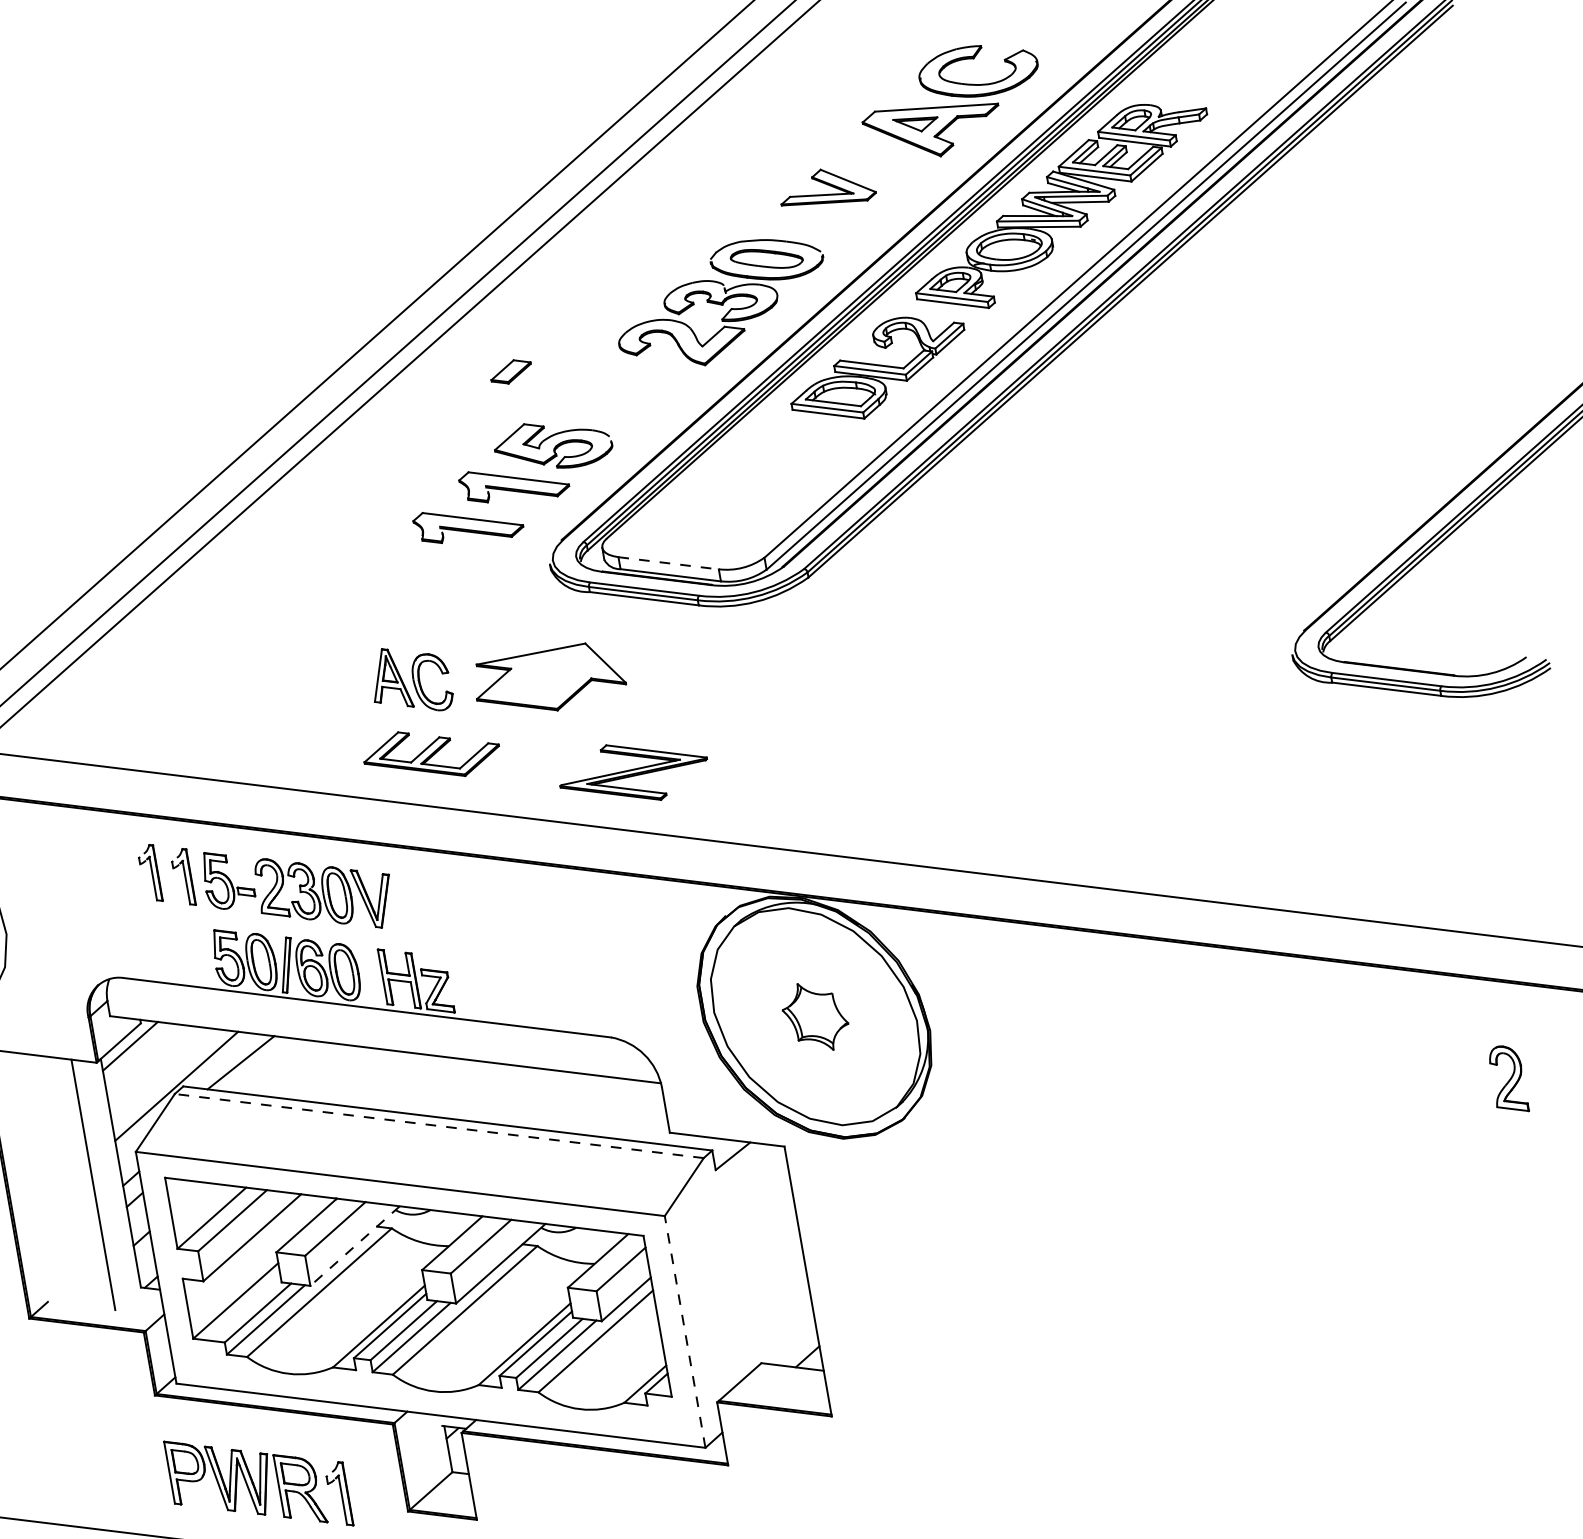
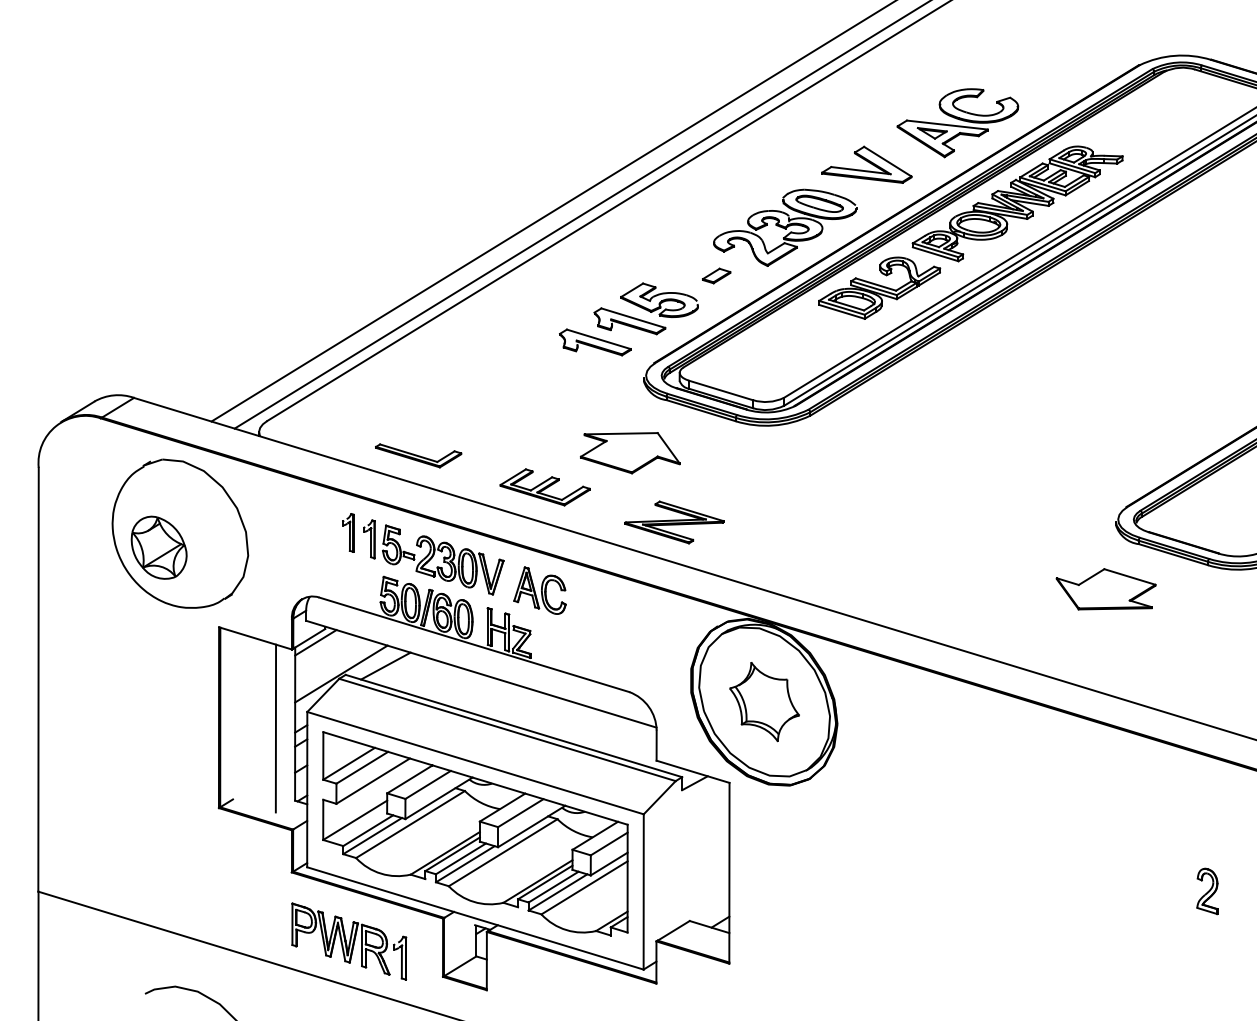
part: (826, 187) -> (866, 164), size x1.43
part: (510, 371) -> (716, 275), moved
line: (669, 563) -> (721, 390), dashed -> solid
part: (409, 679) -> (539, 590), moved
part: (234, 739) -> (418, 455), added
part: (1294, 759) -> (1105, 589), added
part: (815, 1017) -> (764, 702), size x1.67
part: (1508, 1079) -> (1207, 891), moved
line: (439, 1125) -> (507, 729), dashed -> solid
line: (355, 1246) -> (439, 798), dashed -> solid
line: (684, 1331) -> (643, 891), dashed -> solid

